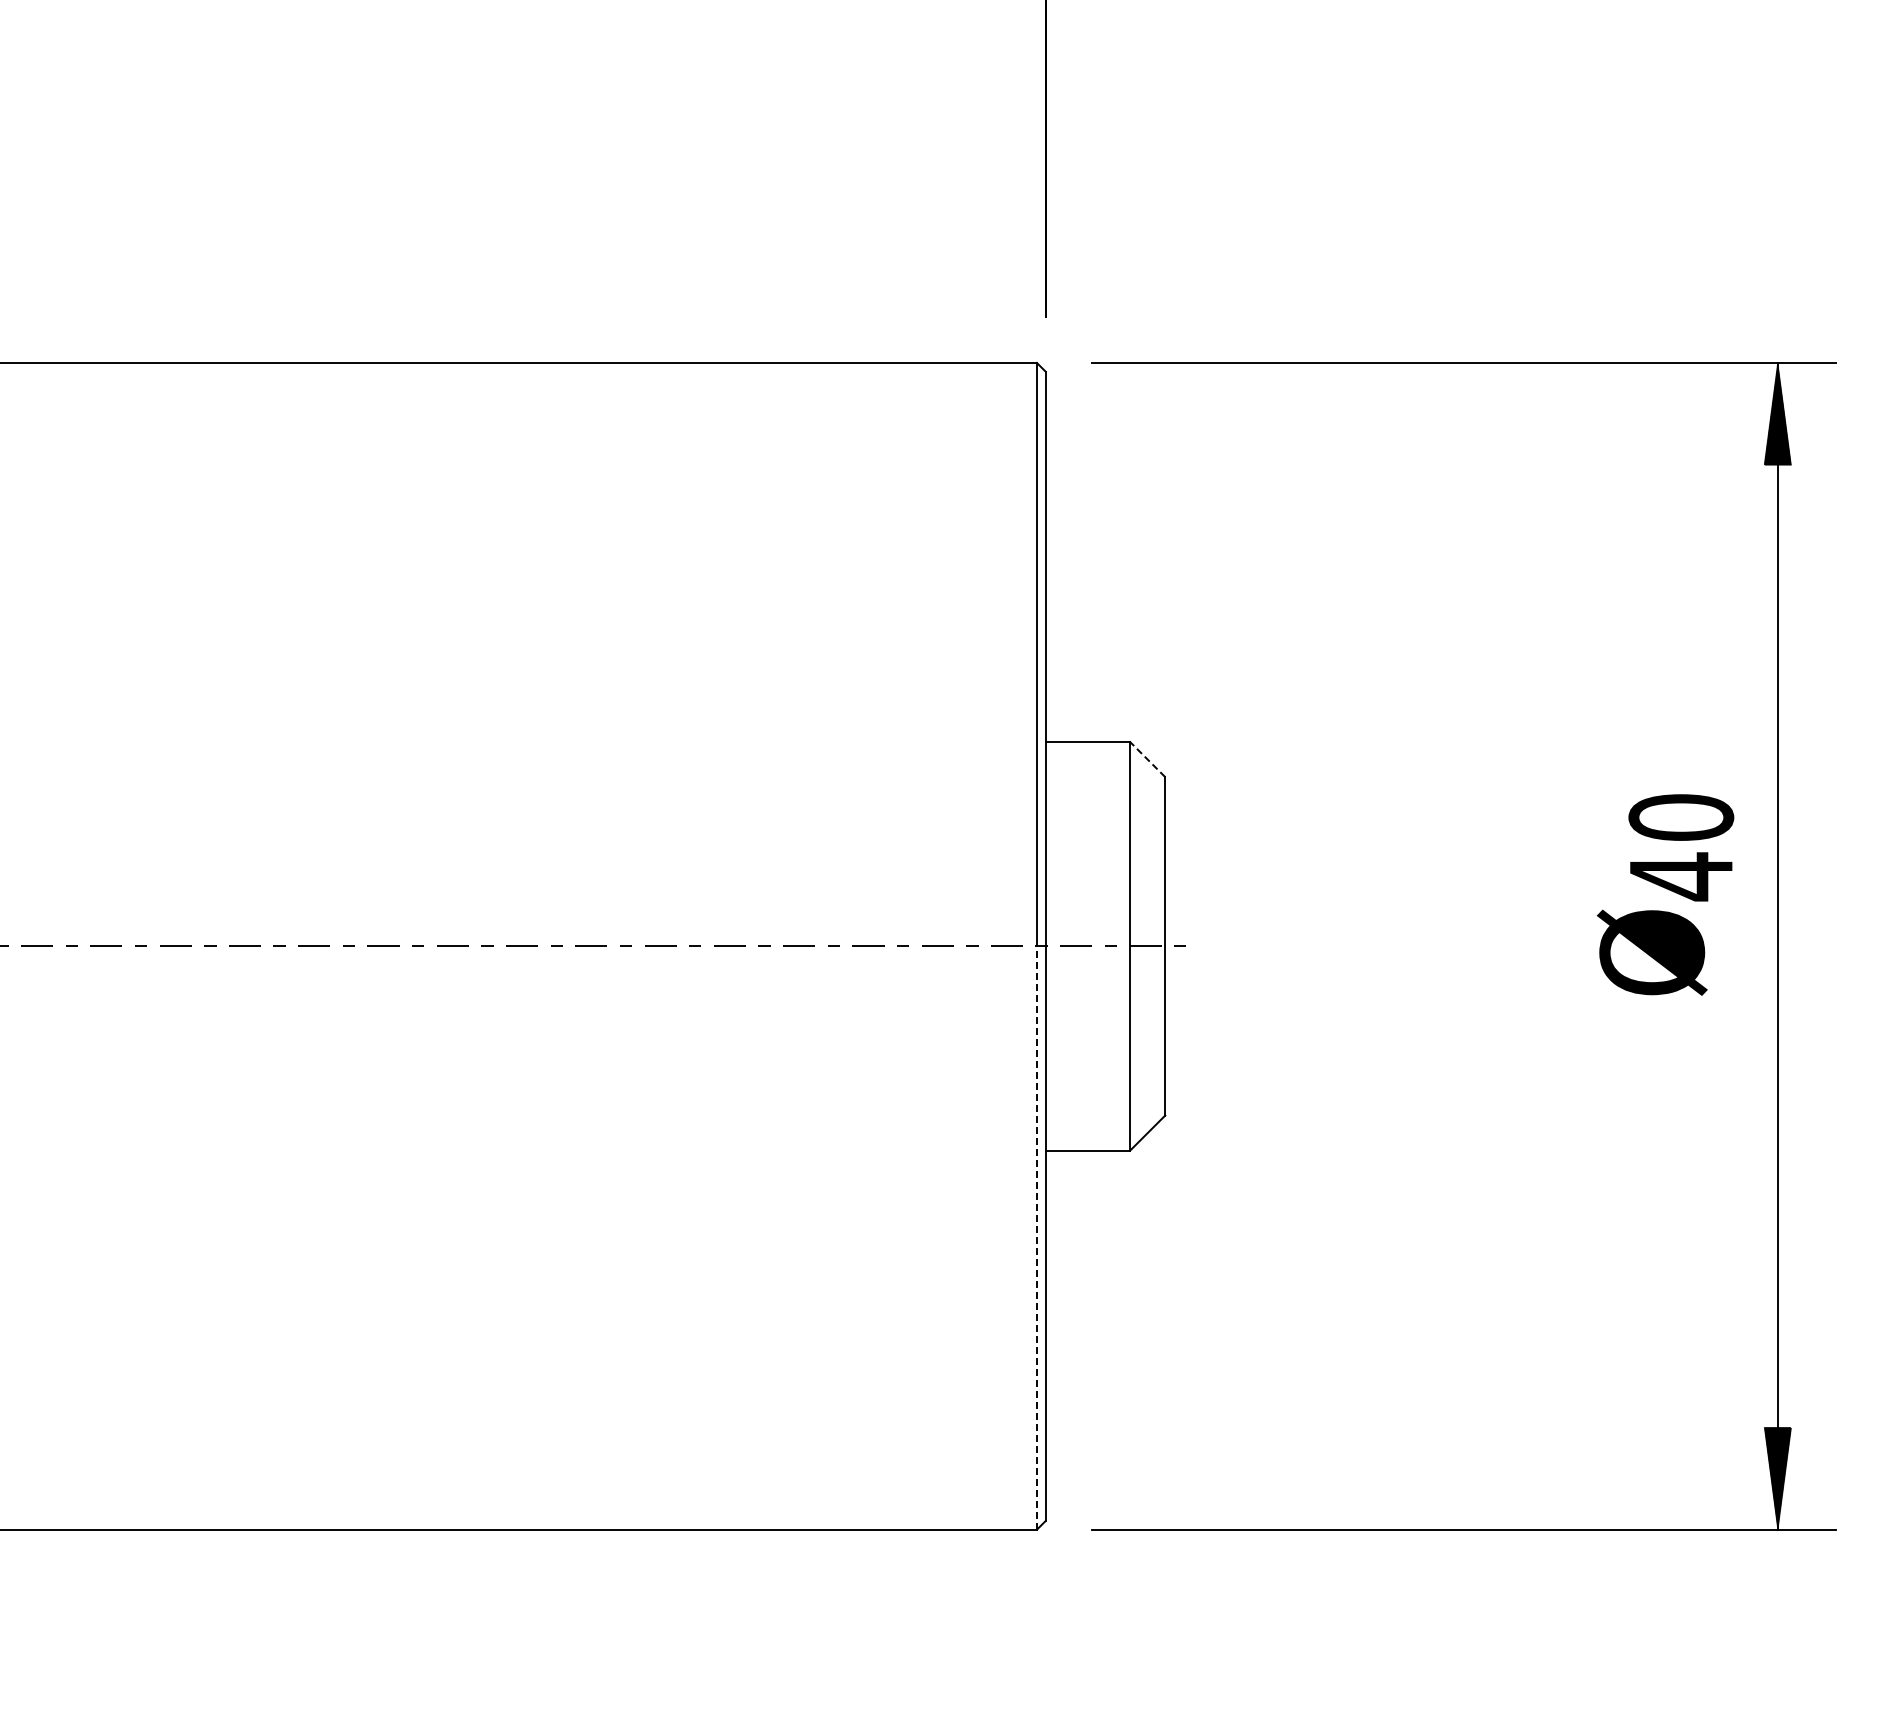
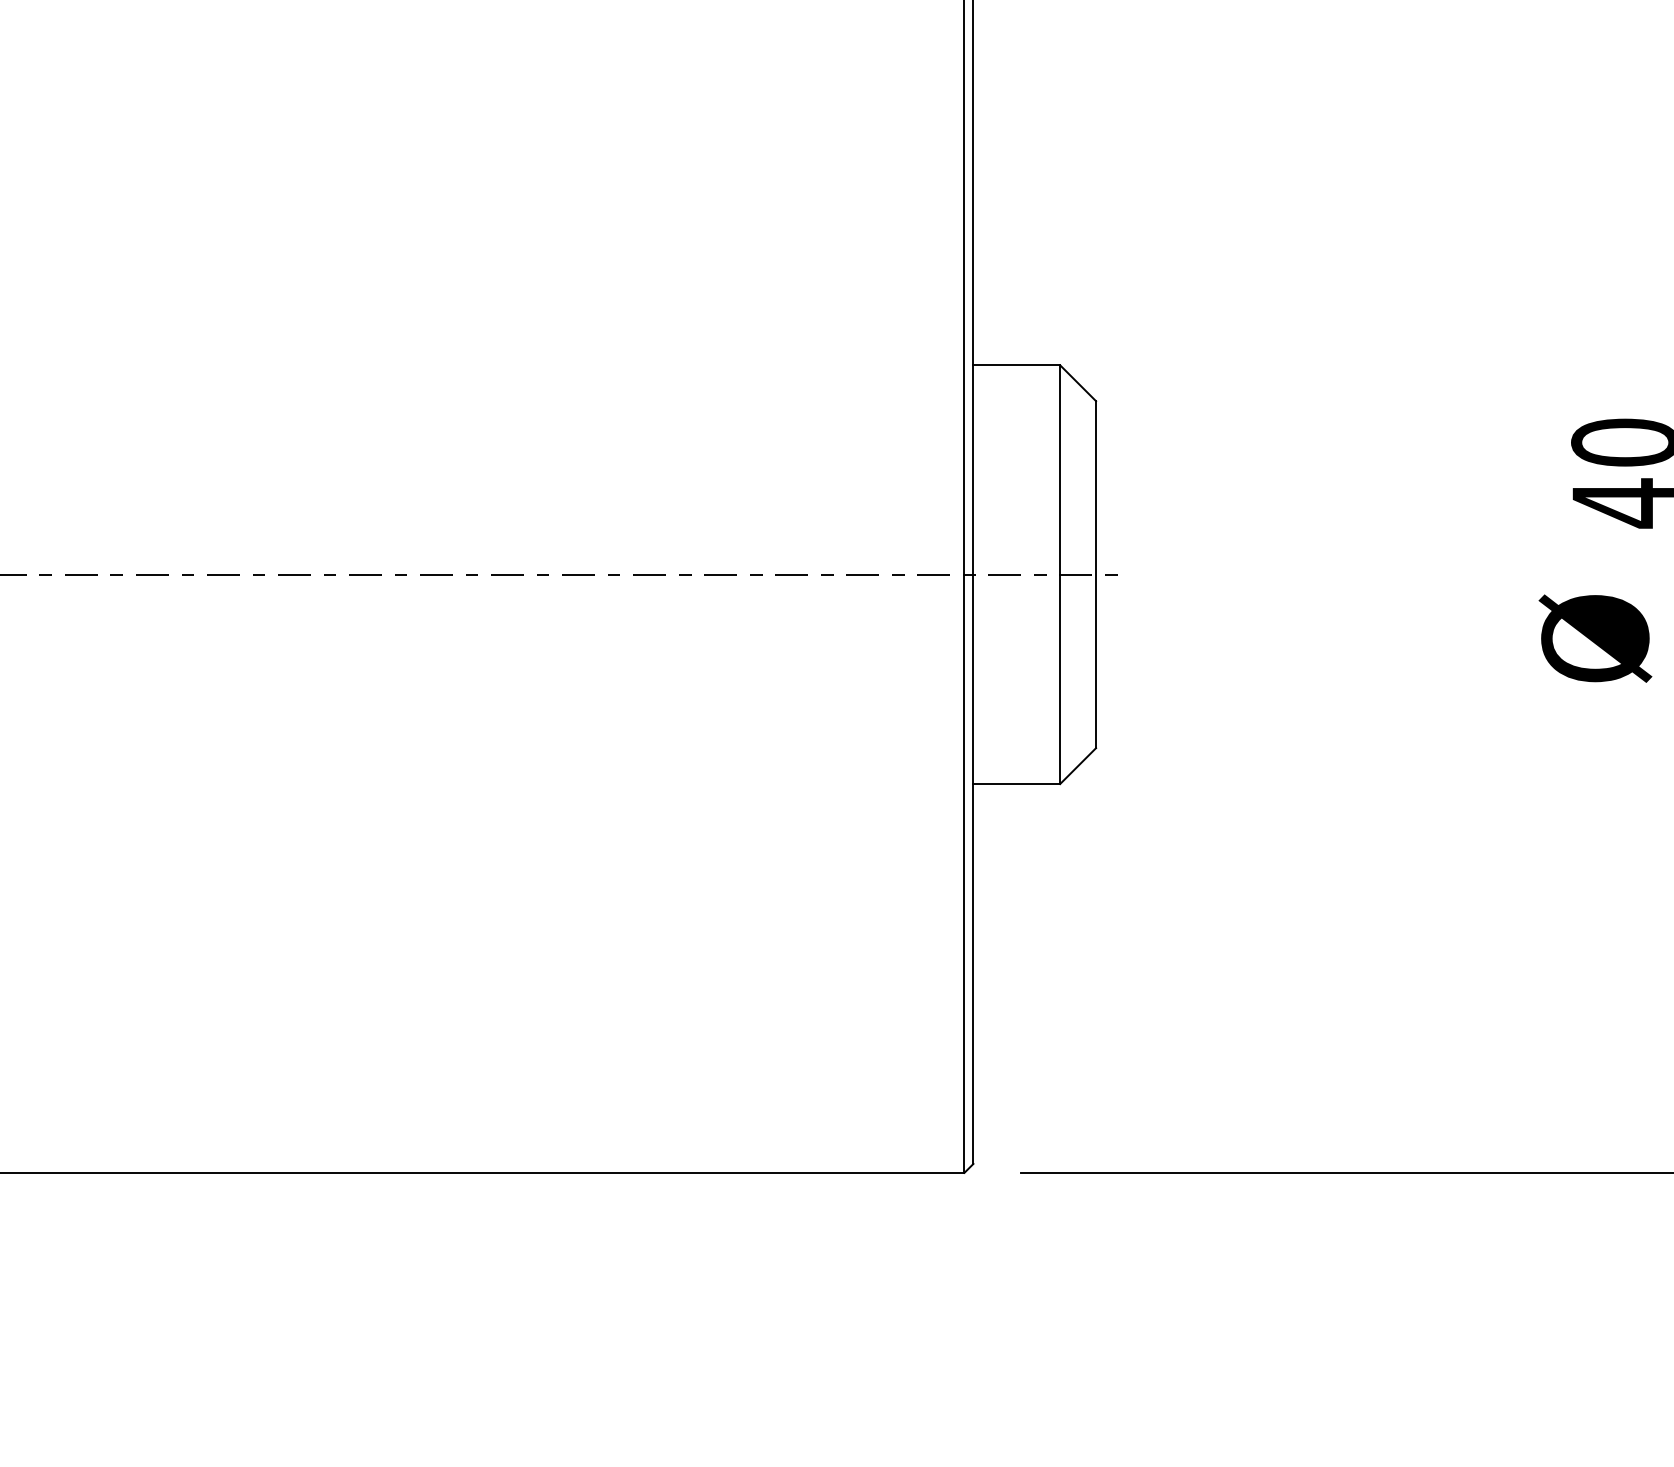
line: (1147, 759) -> (1077, 383), dashed -> solid
text: (1651, 952) -> (1594, 638), moved
line: (1036, 1238) -> (964, 874), dashed -> solid

